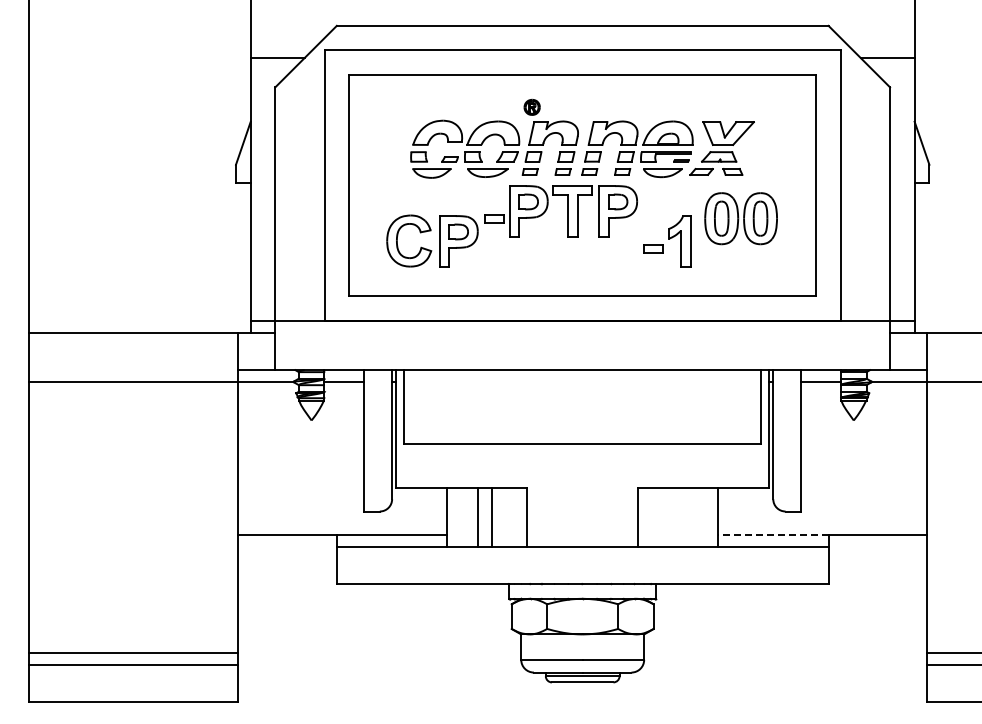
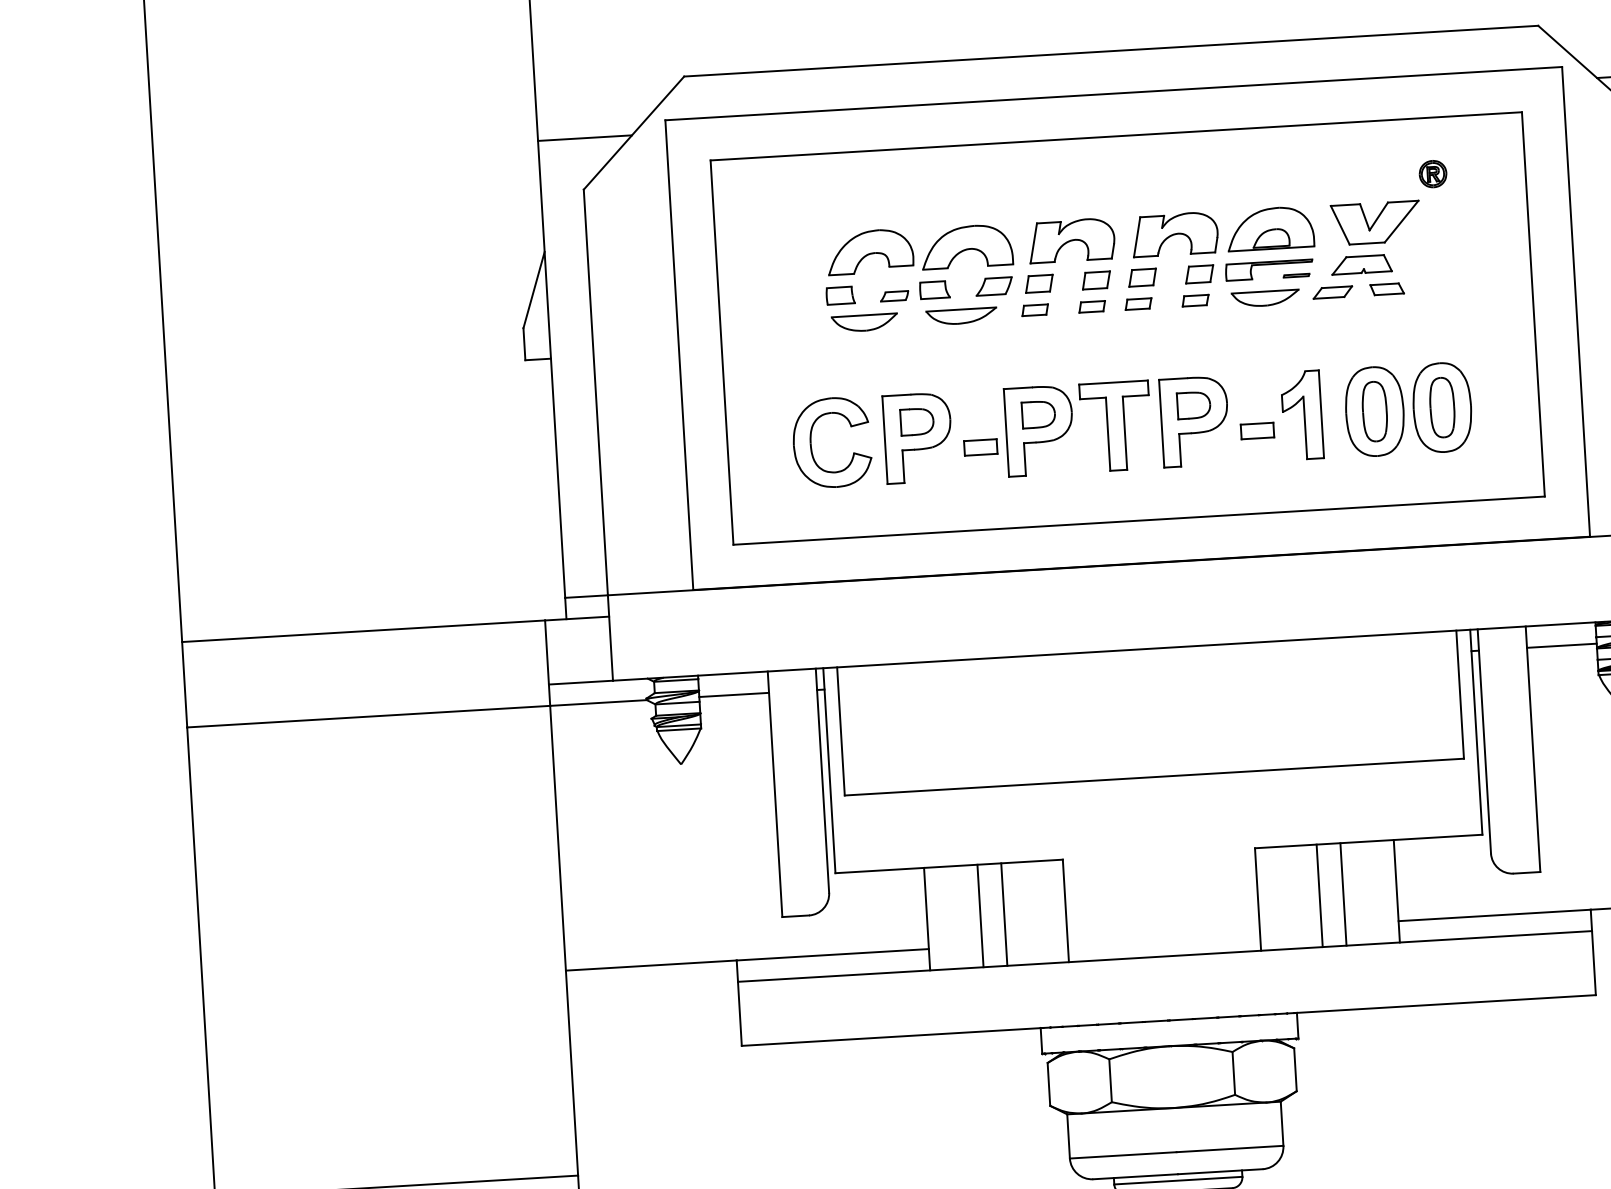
part: (531, 106) -> (1431, 172), moved
part: (567, 211) -> (1107, 427), moved
part: (740, 218) -> (1407, 409), moved
line: (673, 517) -> (1319, 895), added
line: (687, 517) -> (1343, 894), added
line: (772, 534) -> (1493, 914), dashed -> solid

